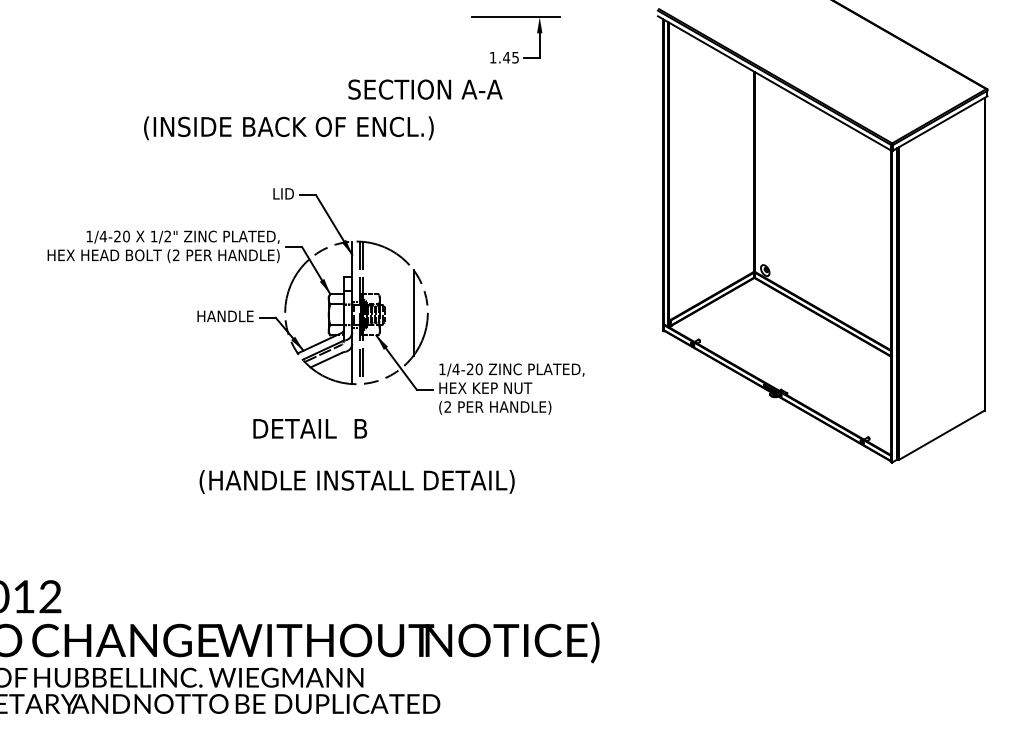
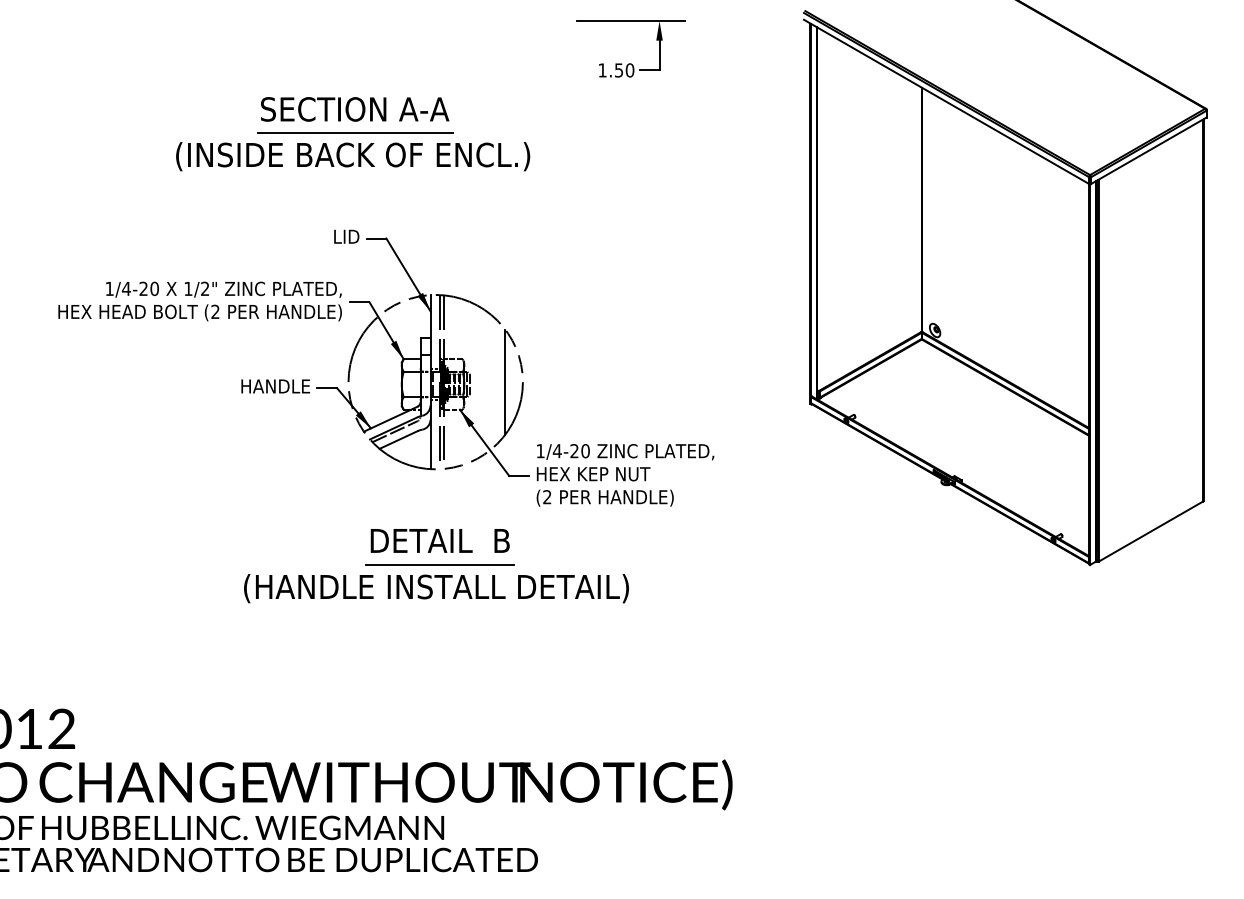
text: (510, 57) -> (623, 70), 1.45 -> 1.50
text: (425, 89) -> (355, 109), moved
line: (290, 109) -> (355, 133), added
text: (310, 428) -> (440, 540), moved
line: (359, 462) -> (439, 564), added

